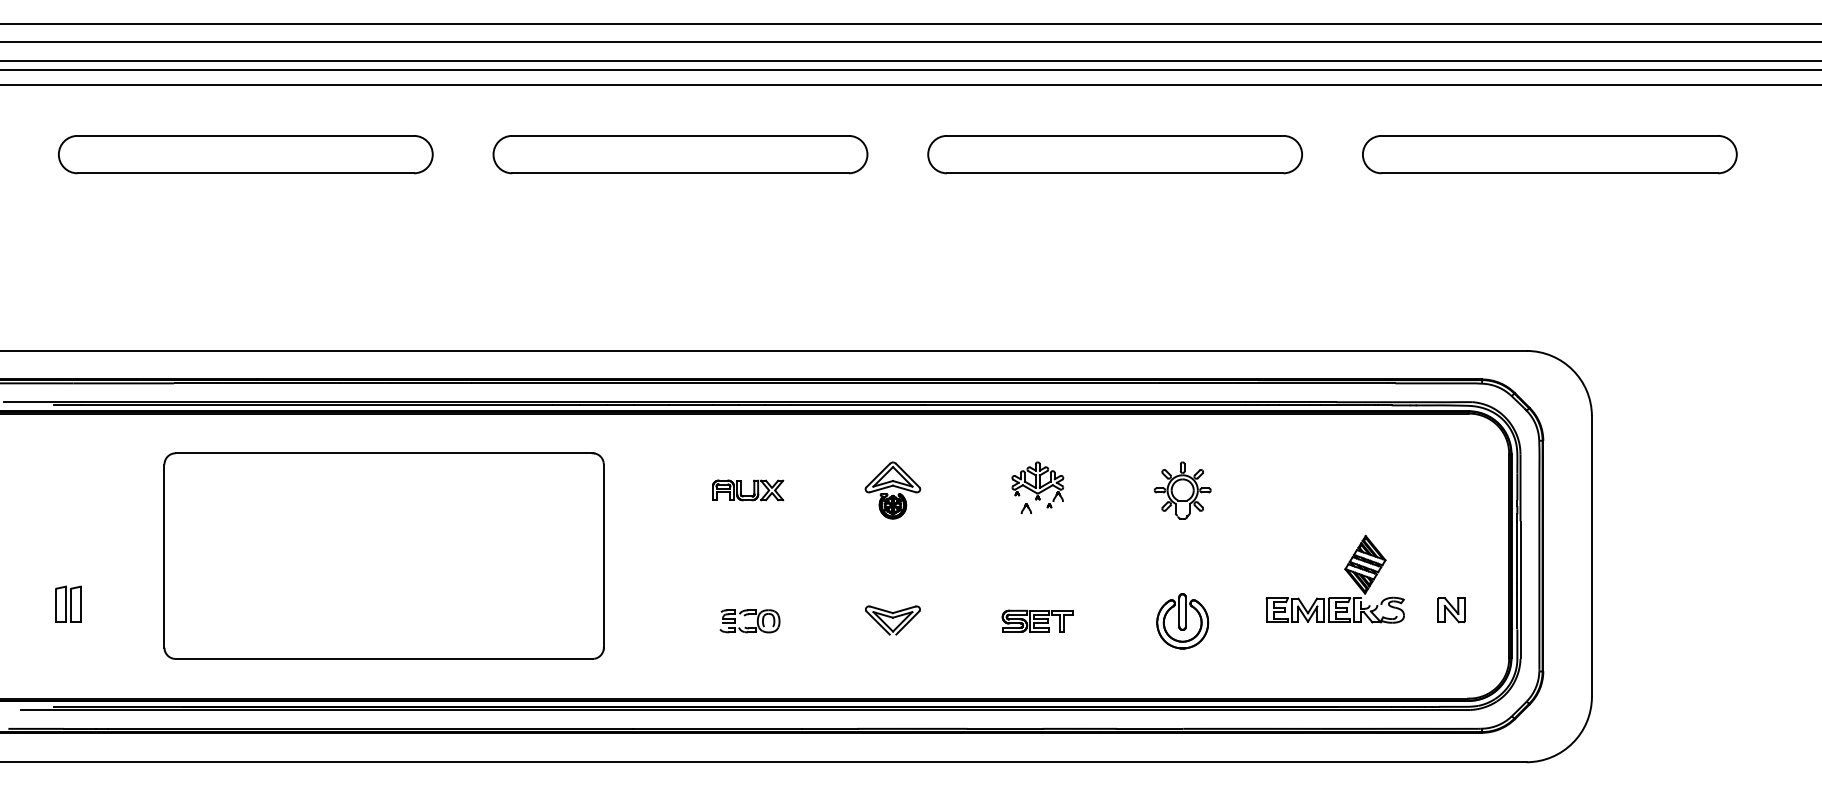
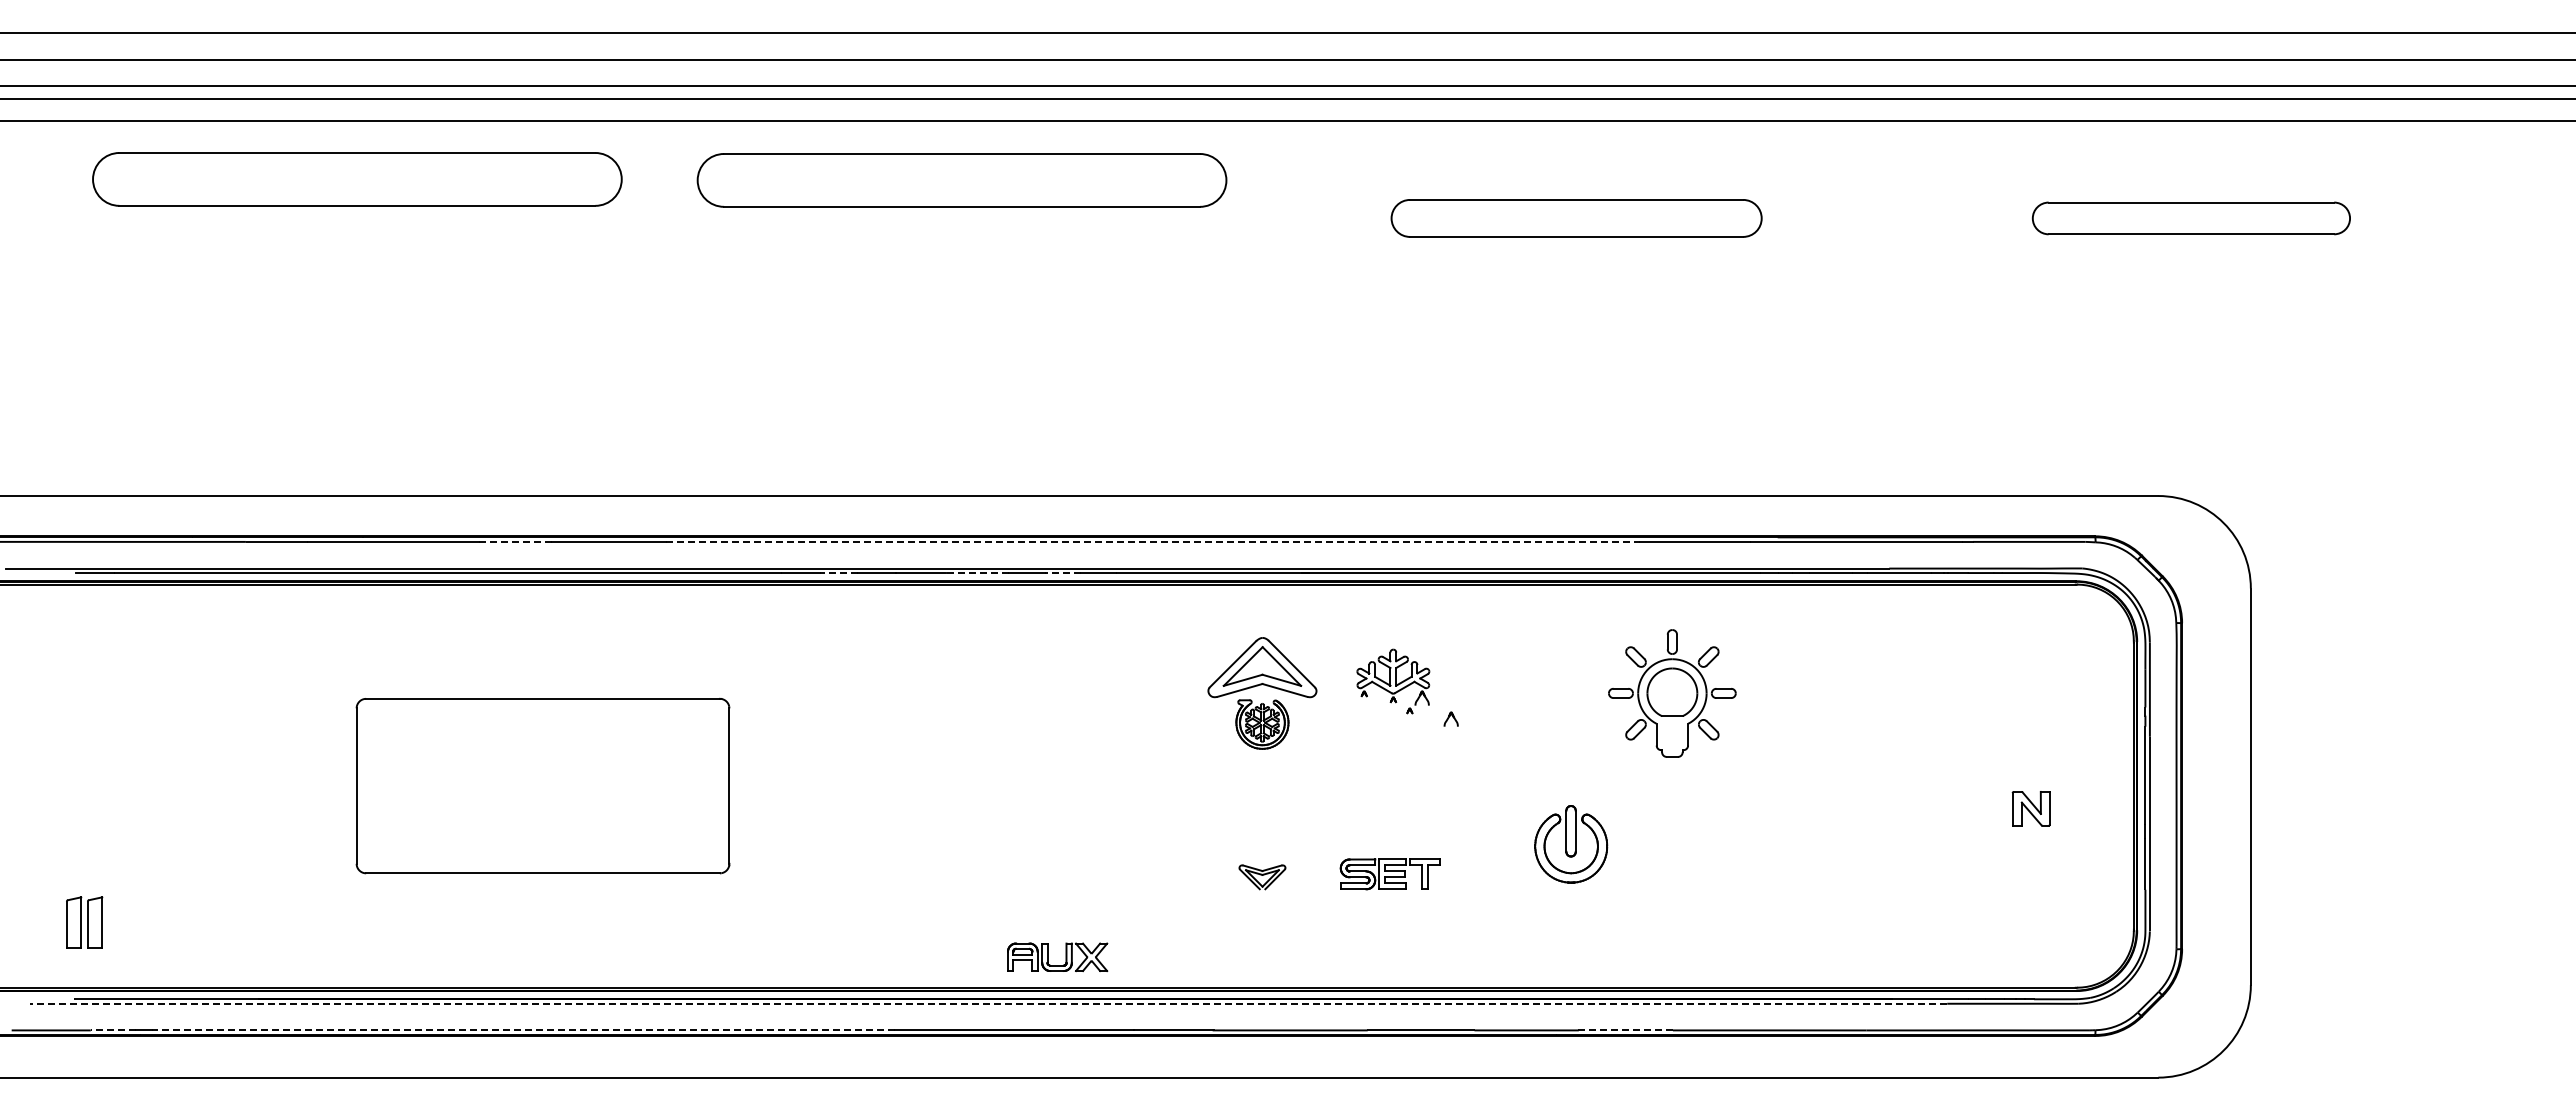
part: (245, 154) -> (357, 179), moved
part: (680, 154) -> (961, 180), moved
part: (1115, 154) -> (1576, 218), size x0.7
part: (1549, 154) -> (2191, 218), size x0.6
line: (364, 383) -> (515, 541), solid -> dashed
line: (815, 383) -> (1152, 541), solid -> dashed
line: (593, 405) -> (838, 573), solid -> dashed
line: (690, 405) -> (976, 573), solid -> dashed
line: (751, 405) -> (1062, 573), solid -> dashed
part: (1037, 484) -> (1393, 681), moved
part: (753, 489) -> (1065, 956), moved
part: (892, 489) -> (1262, 692), size x1.4
part: (1182, 489) -> (1671, 692), size x1.6
part: (383, 555) -> (542, 785), size x0.6
part: (1344, 569) -> (1901, 805), removed
part: (68, 604) -> (84, 922), moved
part: (1450, 610) -> (2030, 808), moved
part: (748, 615) -> (1058, 869), removed
part: (892, 620) -> (1262, 877), size x0.6
part: (1037, 621) -> (1389, 874), moved
part: (1182, 621) -> (1571, 844), moved
line: (699, 709) -> (988, 1003), solid -> dashed
line: (80, 728) -> (113, 1030), solid -> dashed
line: (370, 728) -> (523, 1030), solid -> dashed
line: (1149, 728) -> (1625, 1030), solid -> dashed

